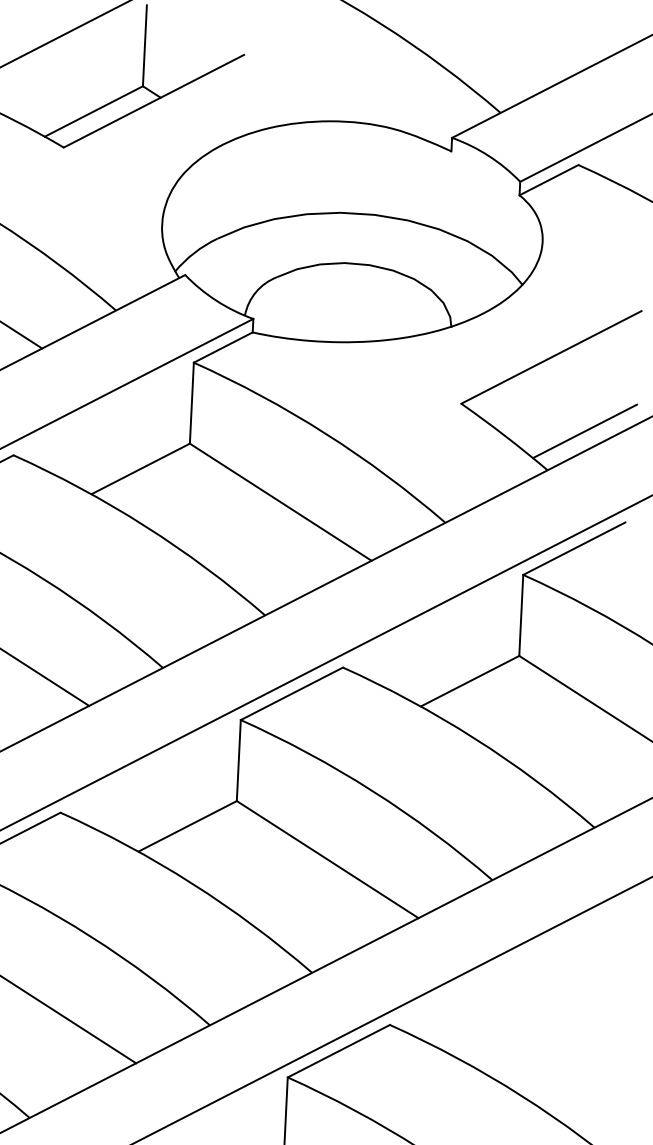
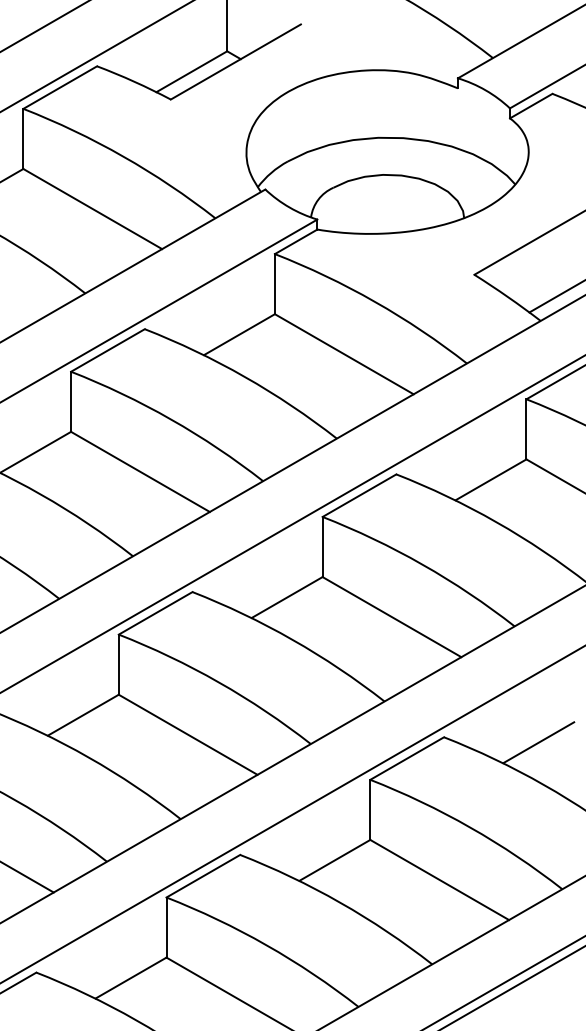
line: (516, 1038) -> (538, 742), added

